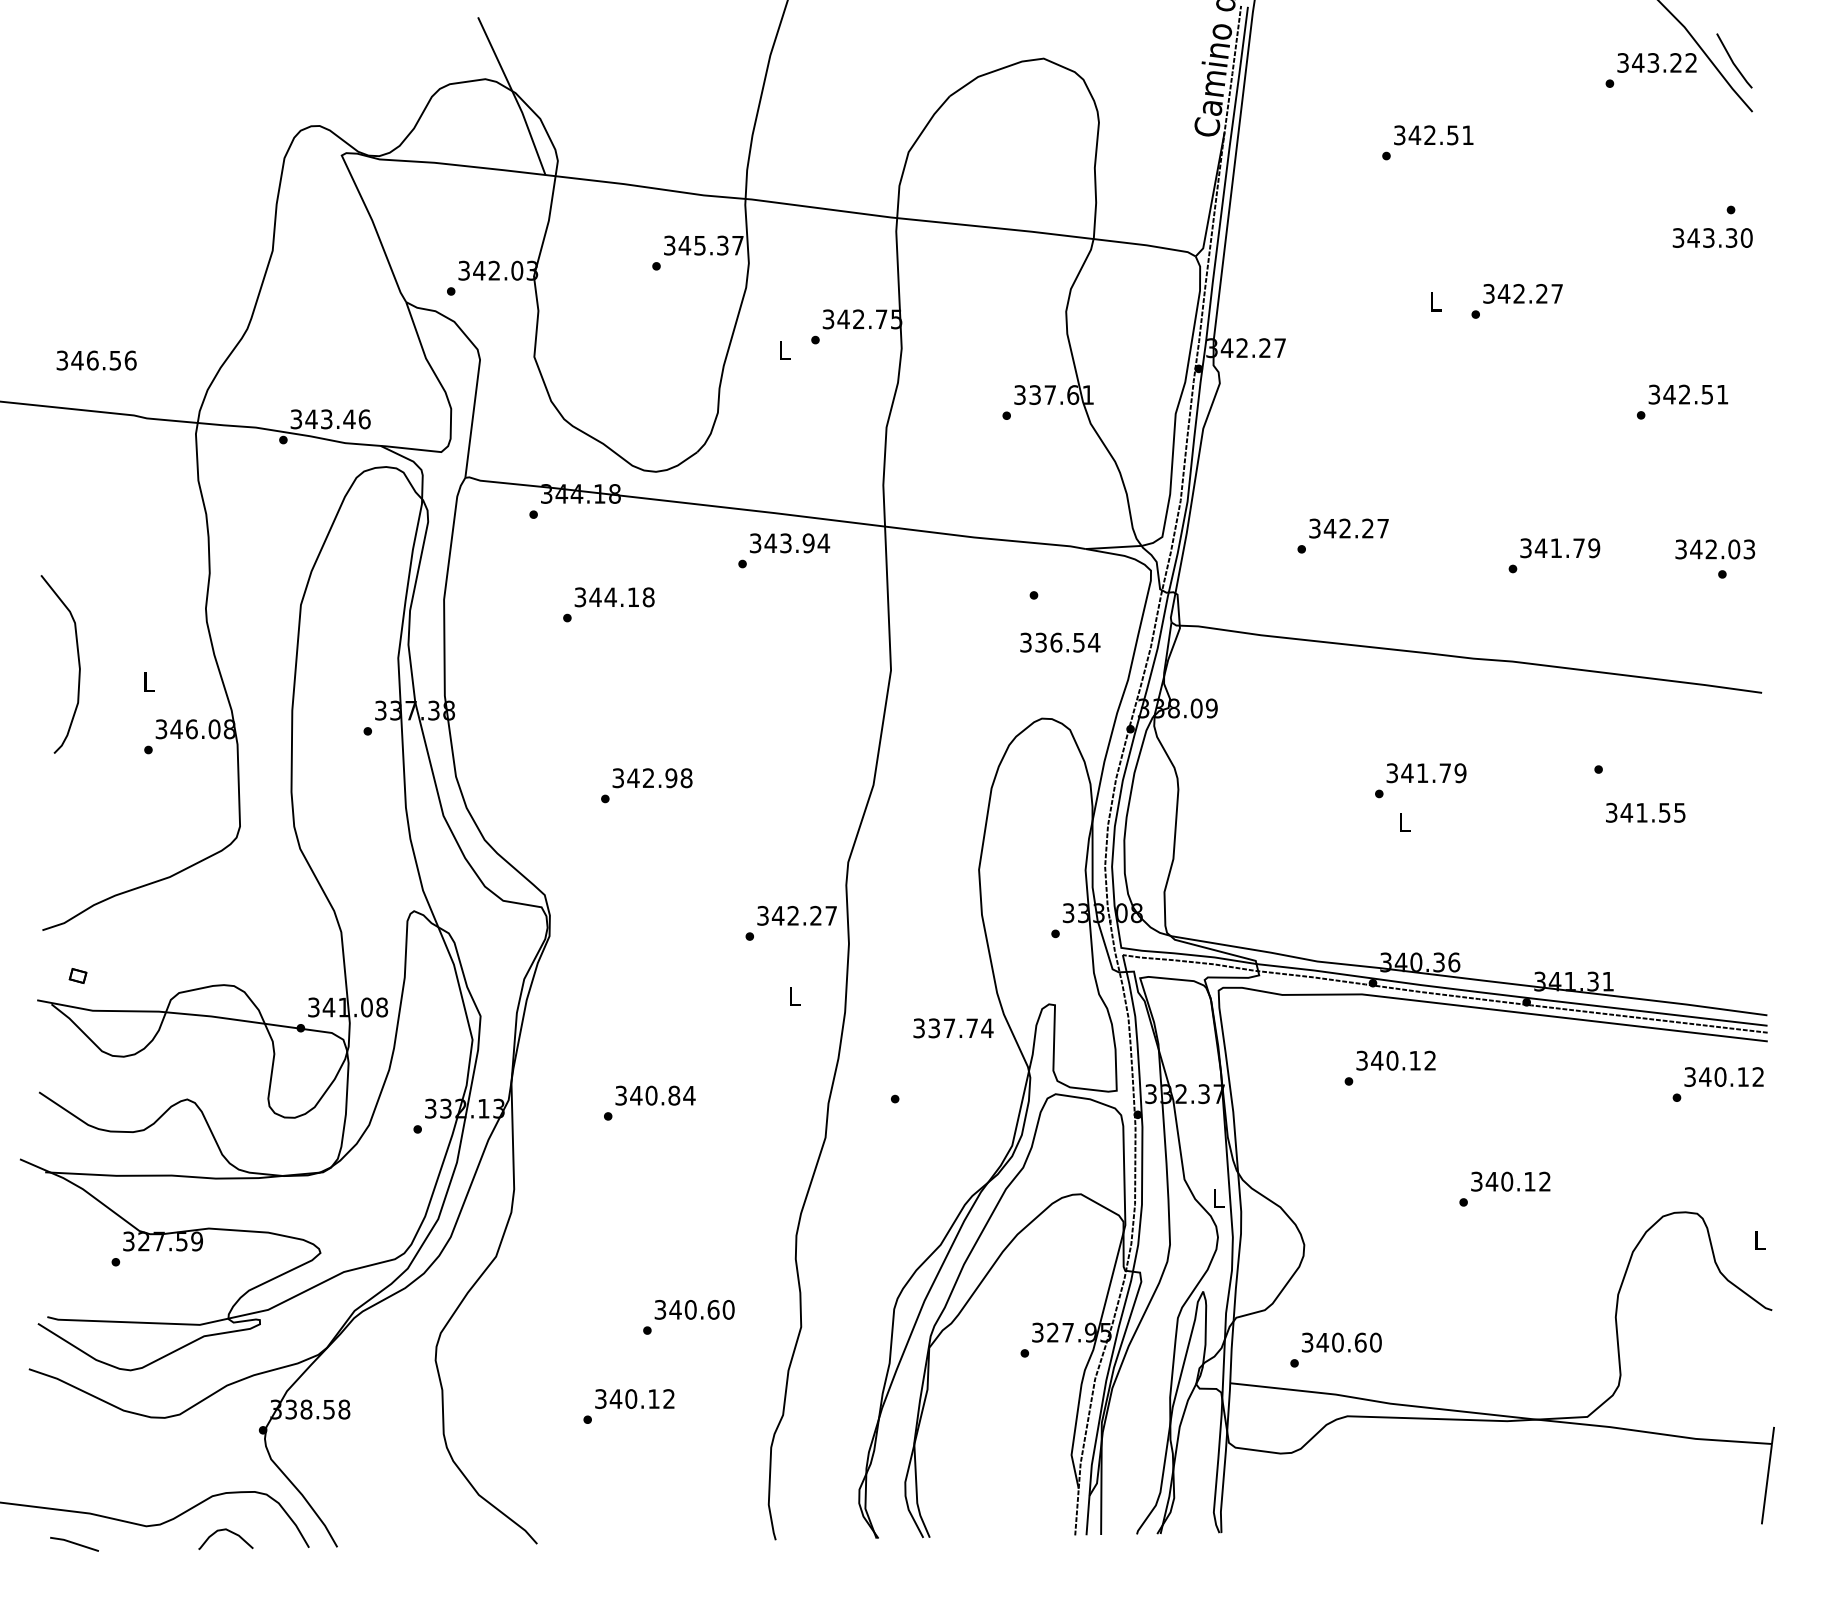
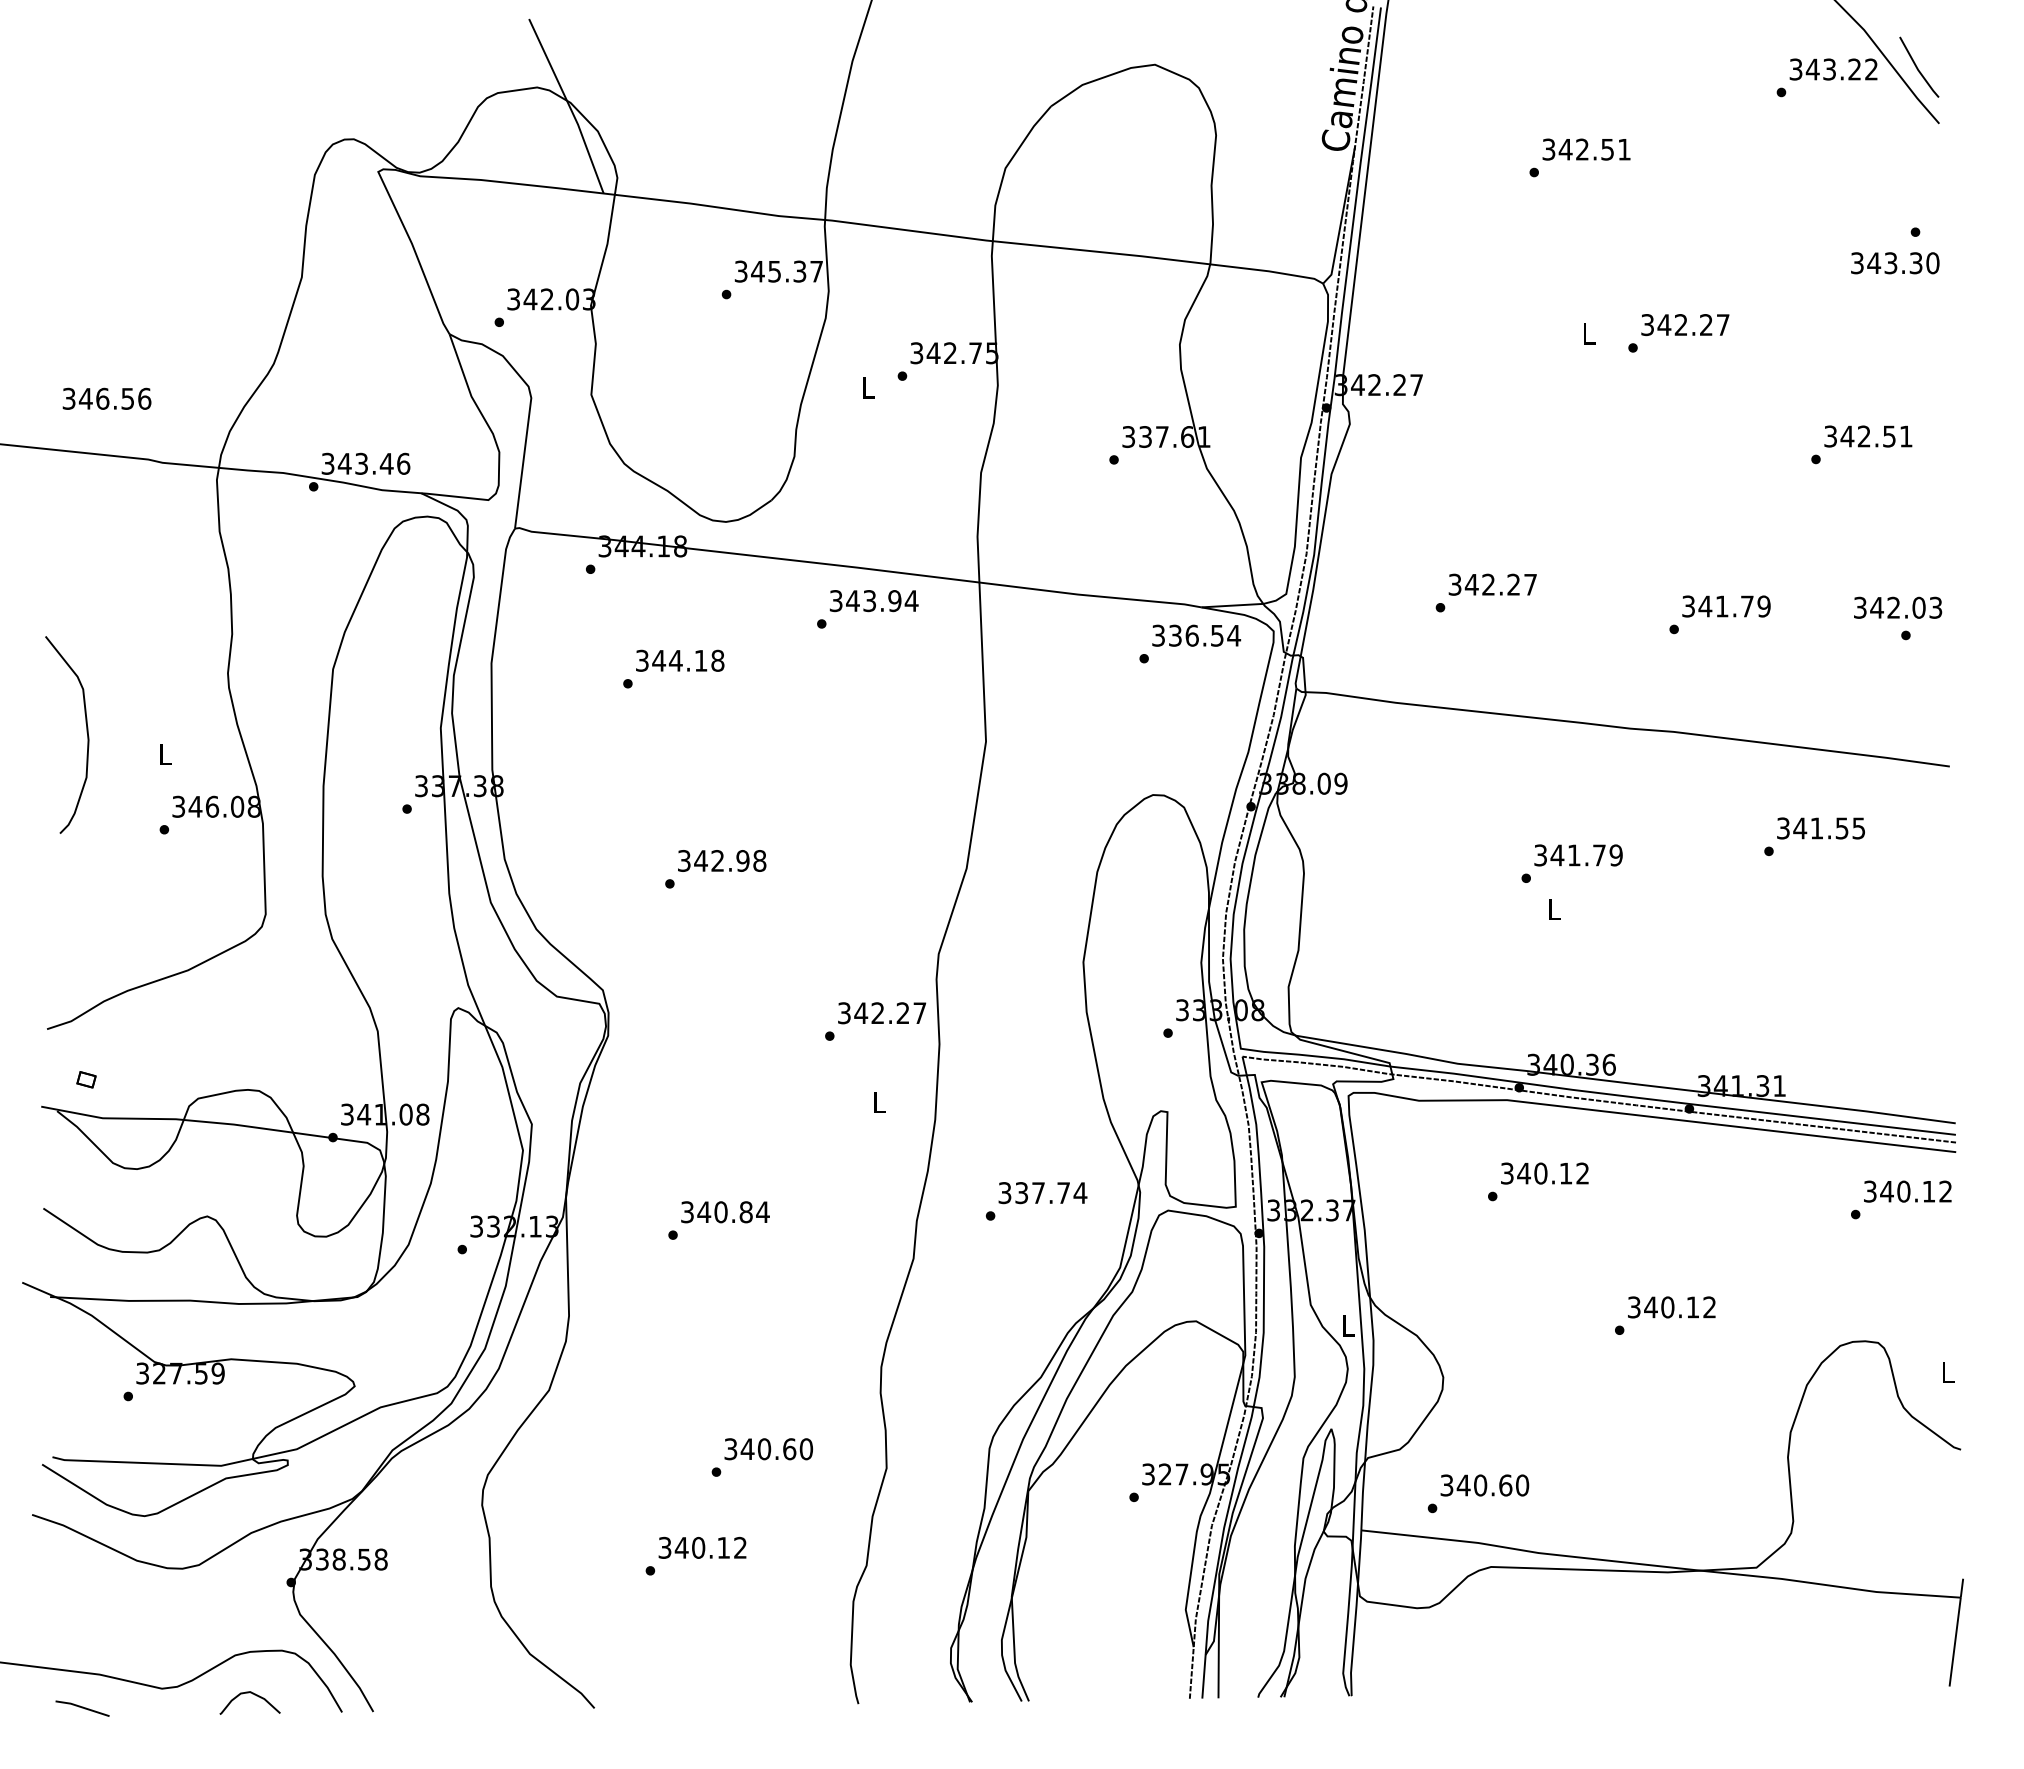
text: (1060, 642) -> (1196, 635), moved
text: (1645, 812) -> (1820, 828), moved
text: (953, 1028) -> (1042, 1193), moved

